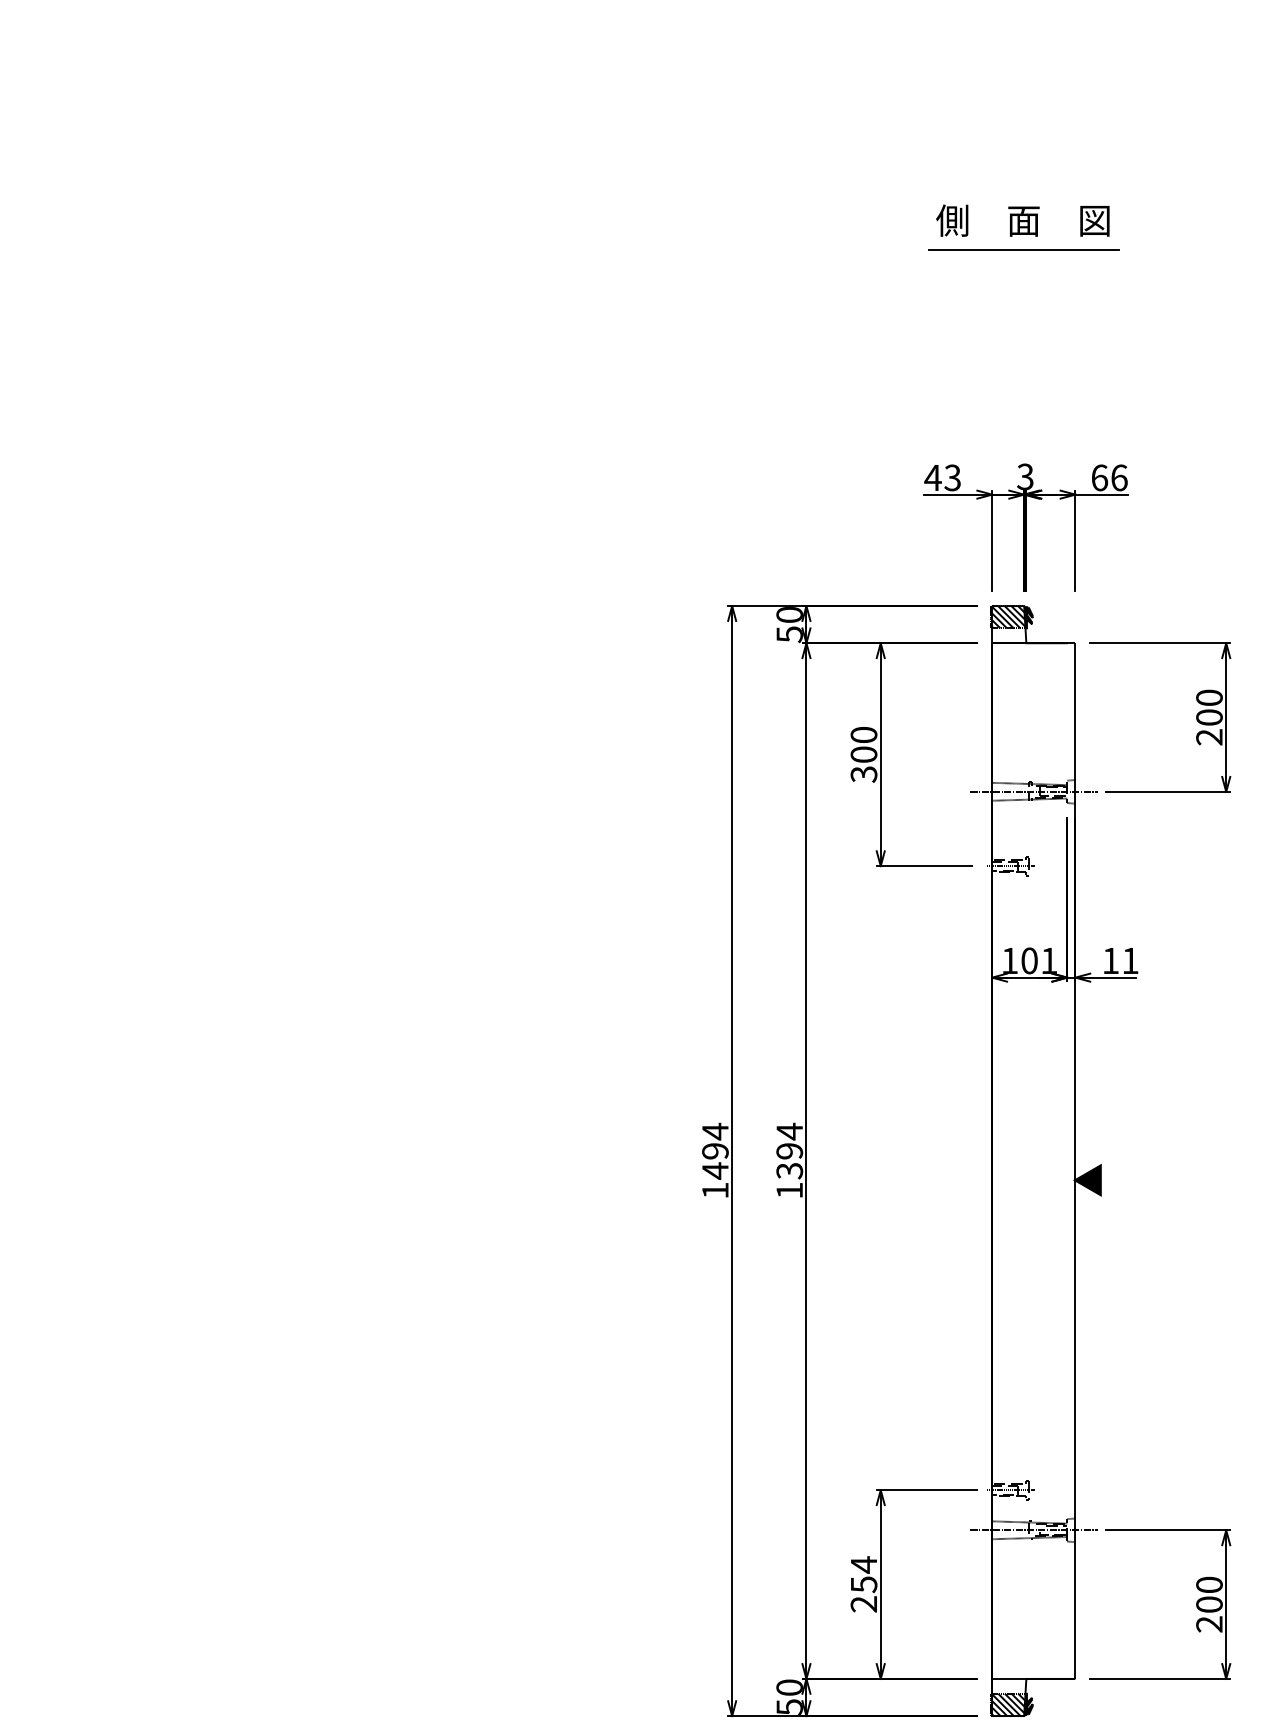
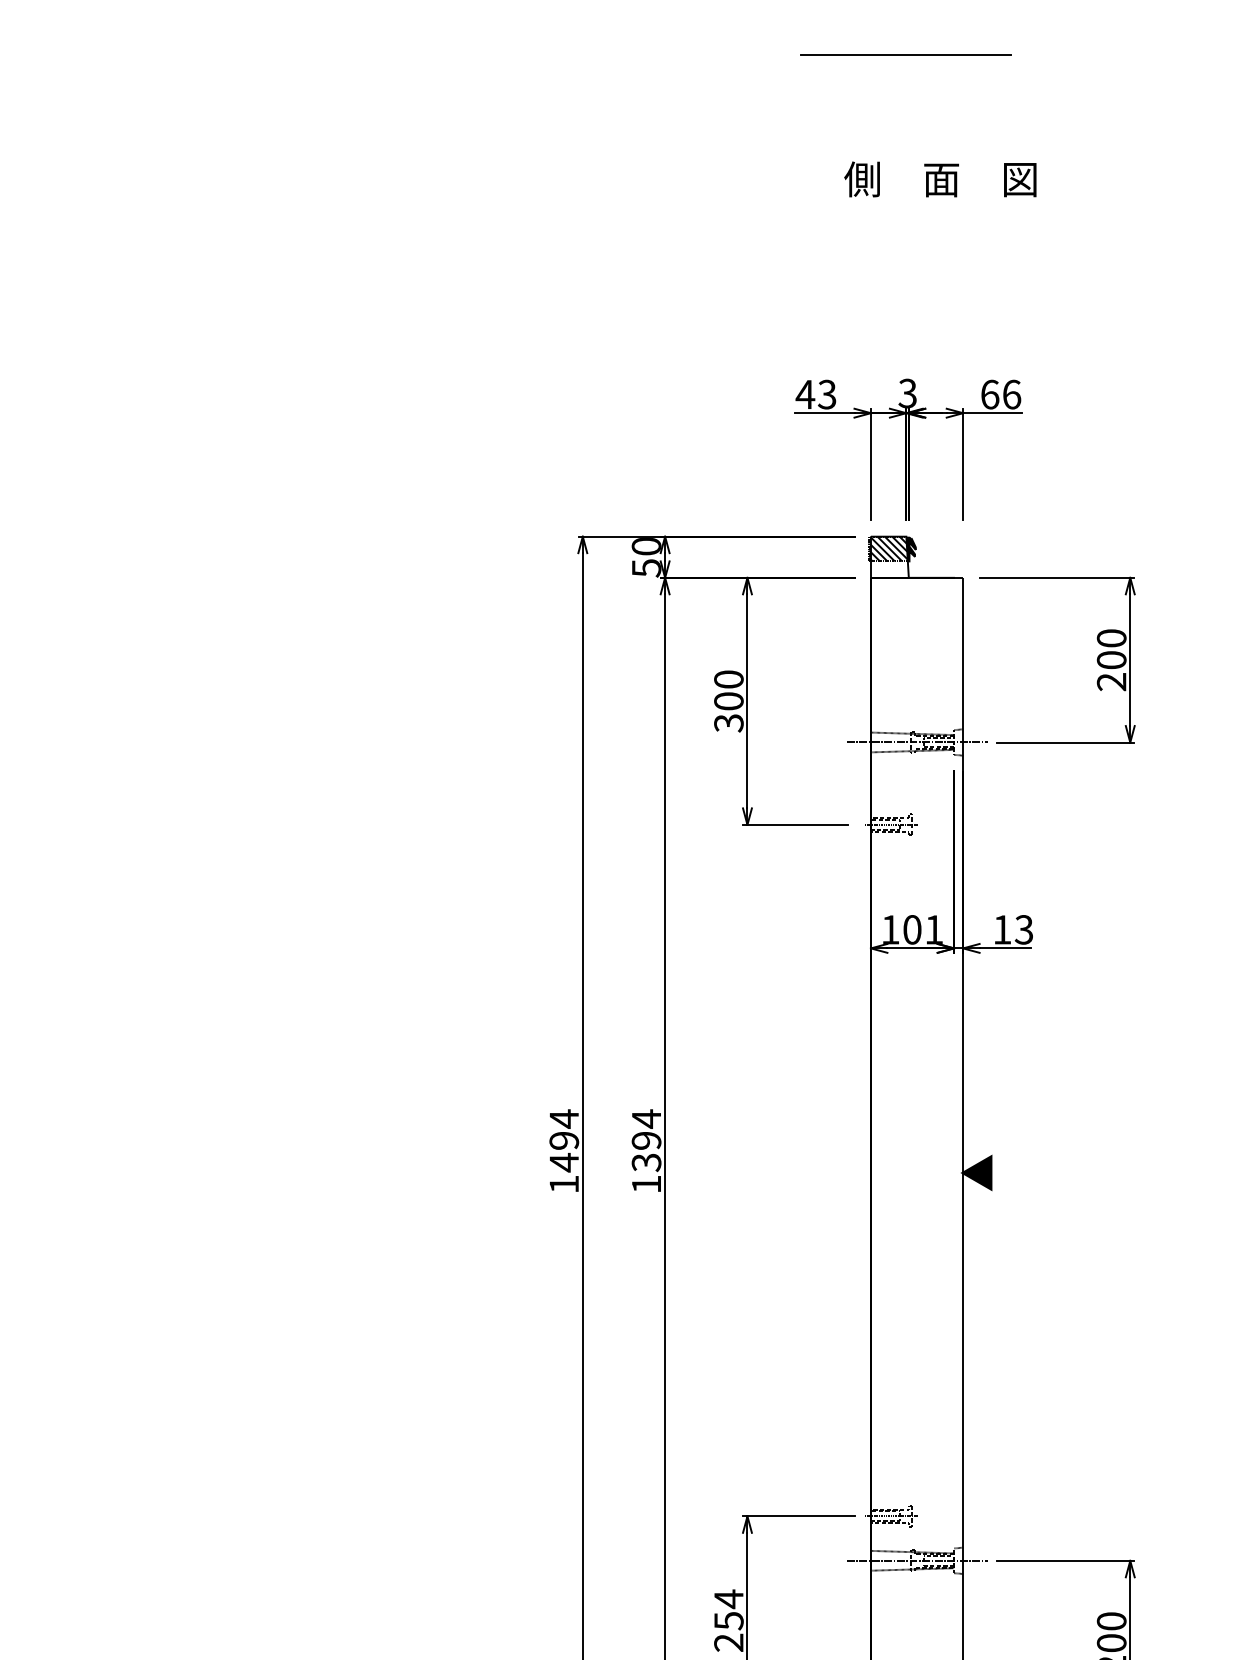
text: (1022, 220) -> (939, 179), moved
line: (1023, 249) -> (905, 55), moved
text: (1130, 960) -> (1024, 929), 11 -> 13

